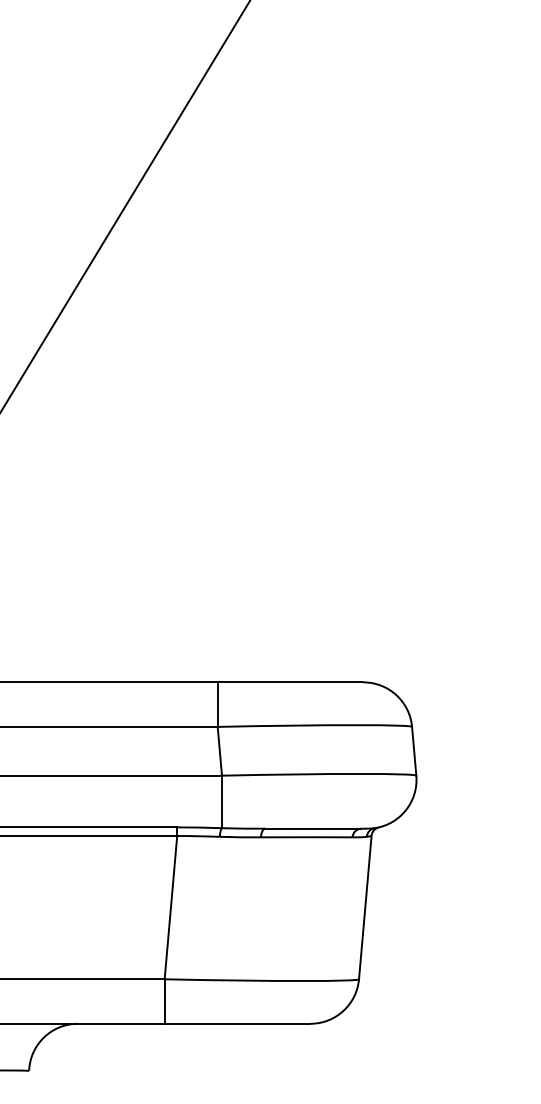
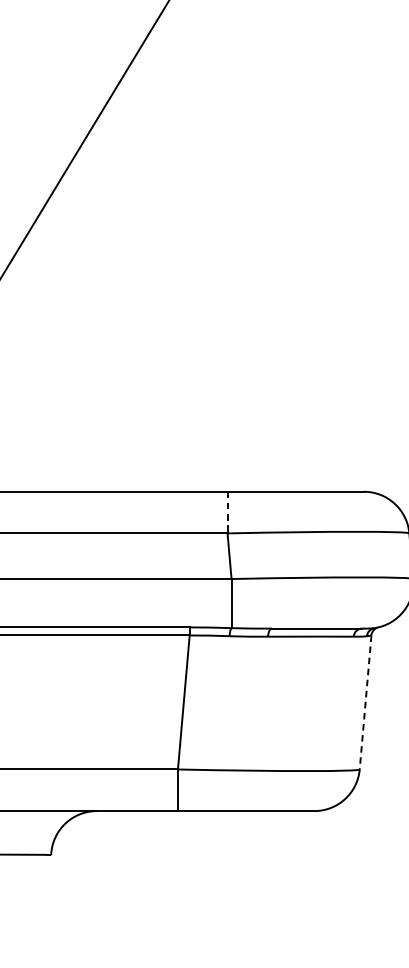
line: (217, 705) -> (227, 513), solid -> dashed
line: (365, 907) -> (365, 702), solid -> dashed

